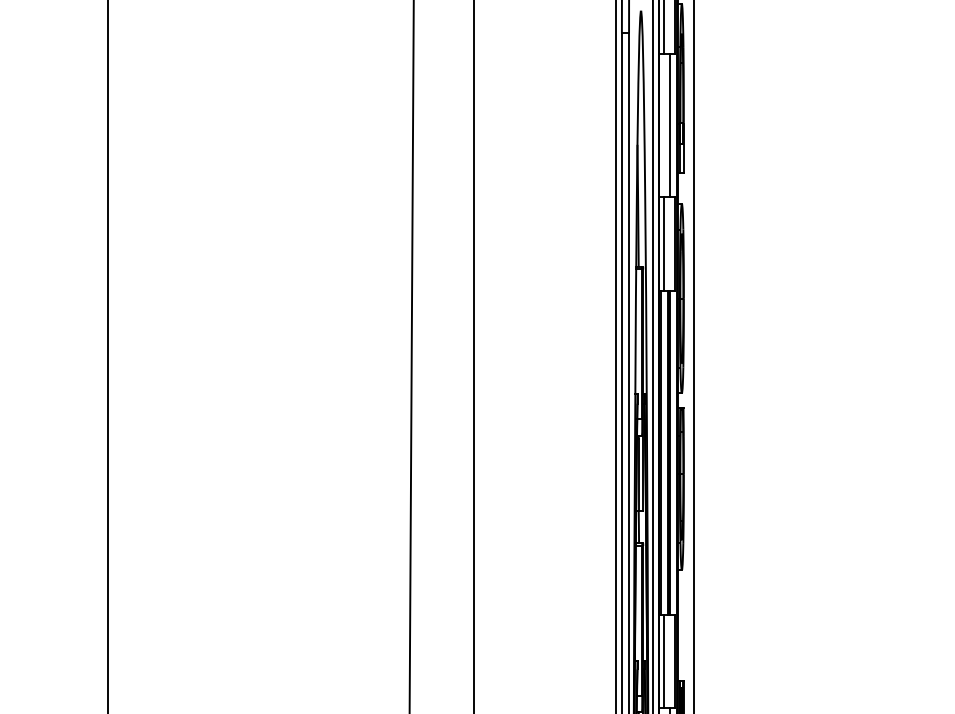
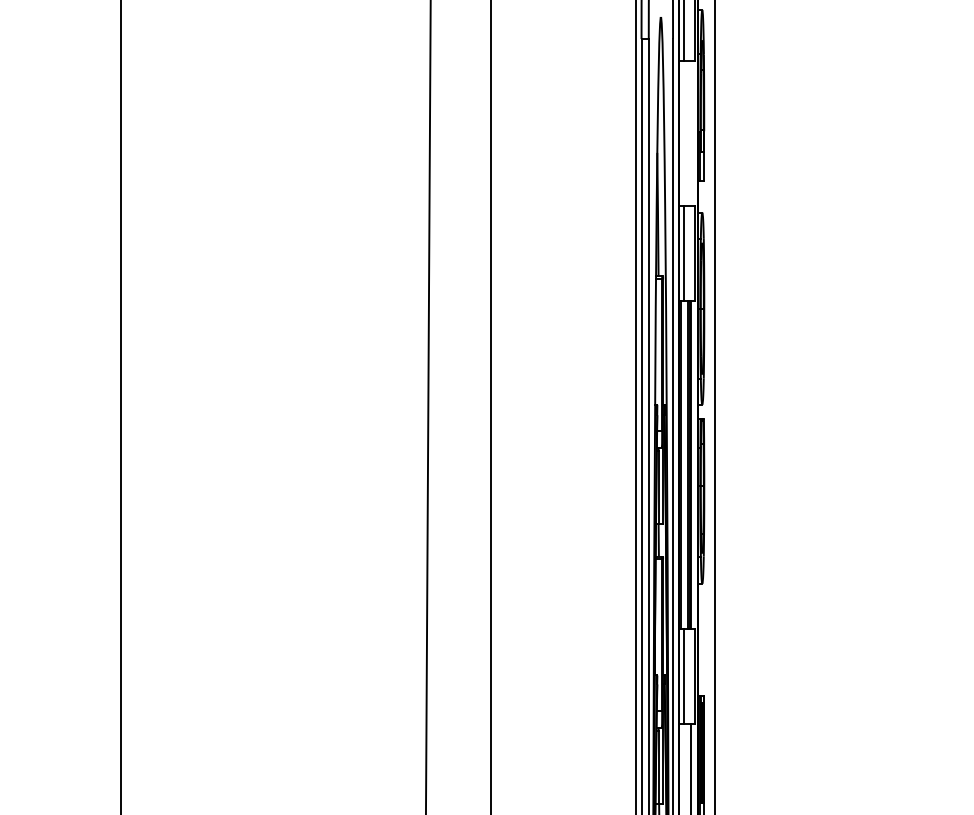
line: (670, 125) -> (690, 133), removed

